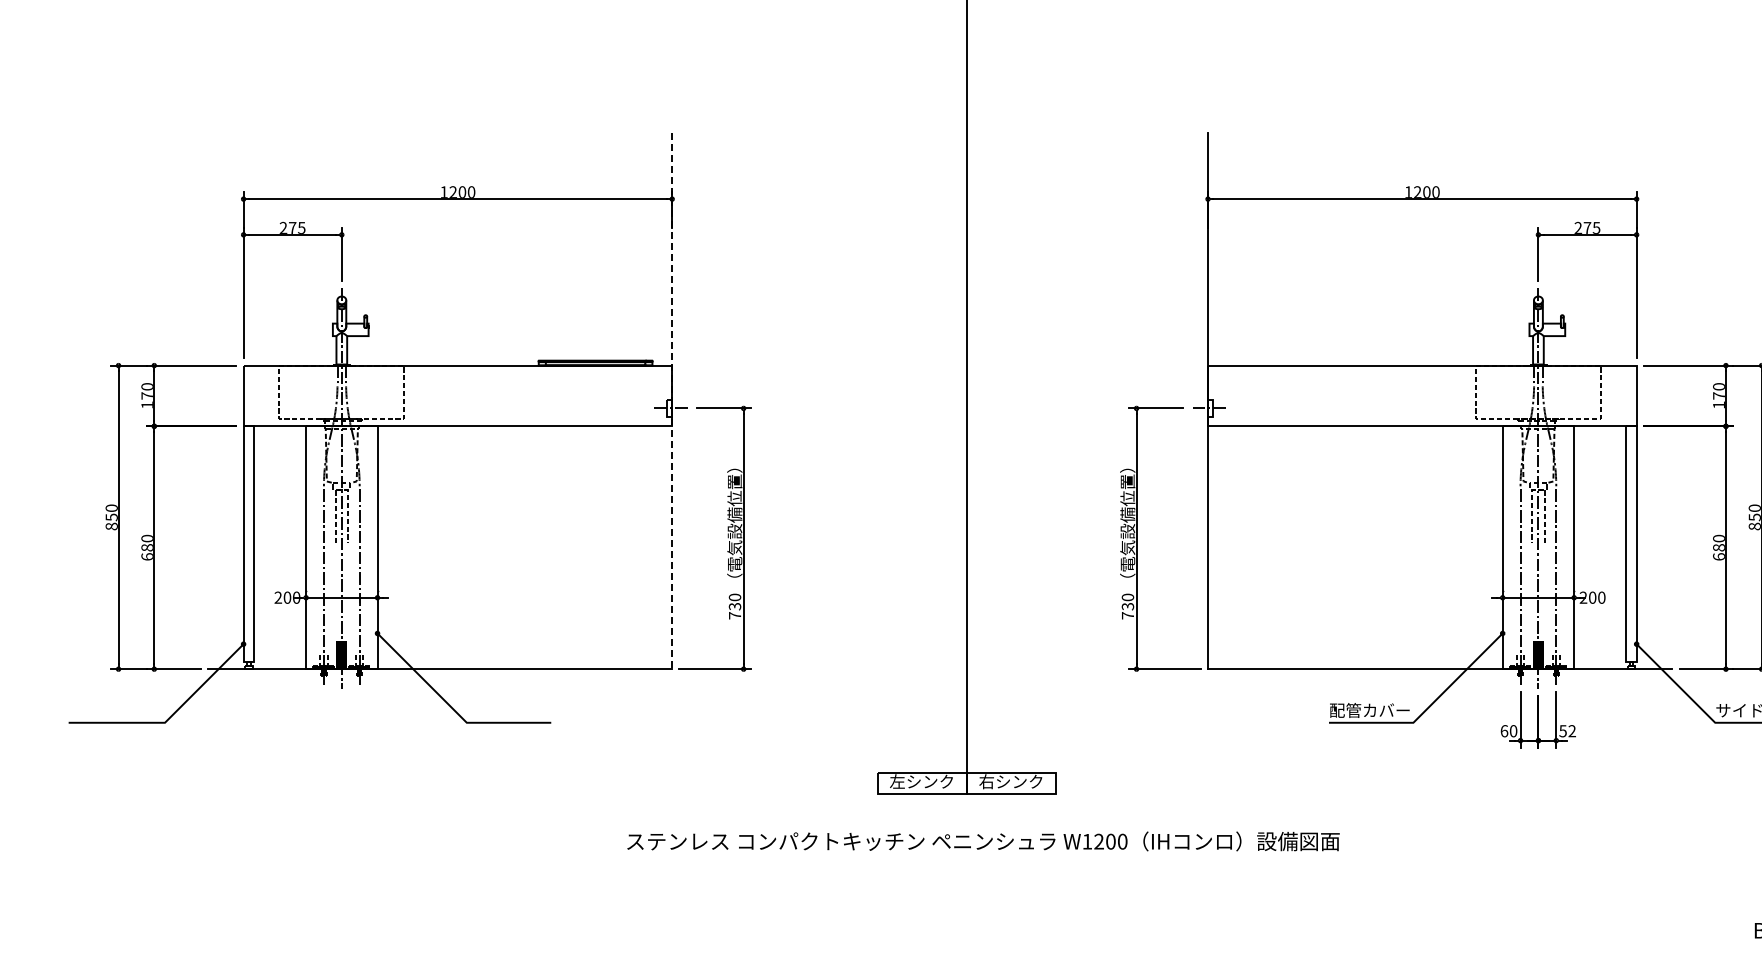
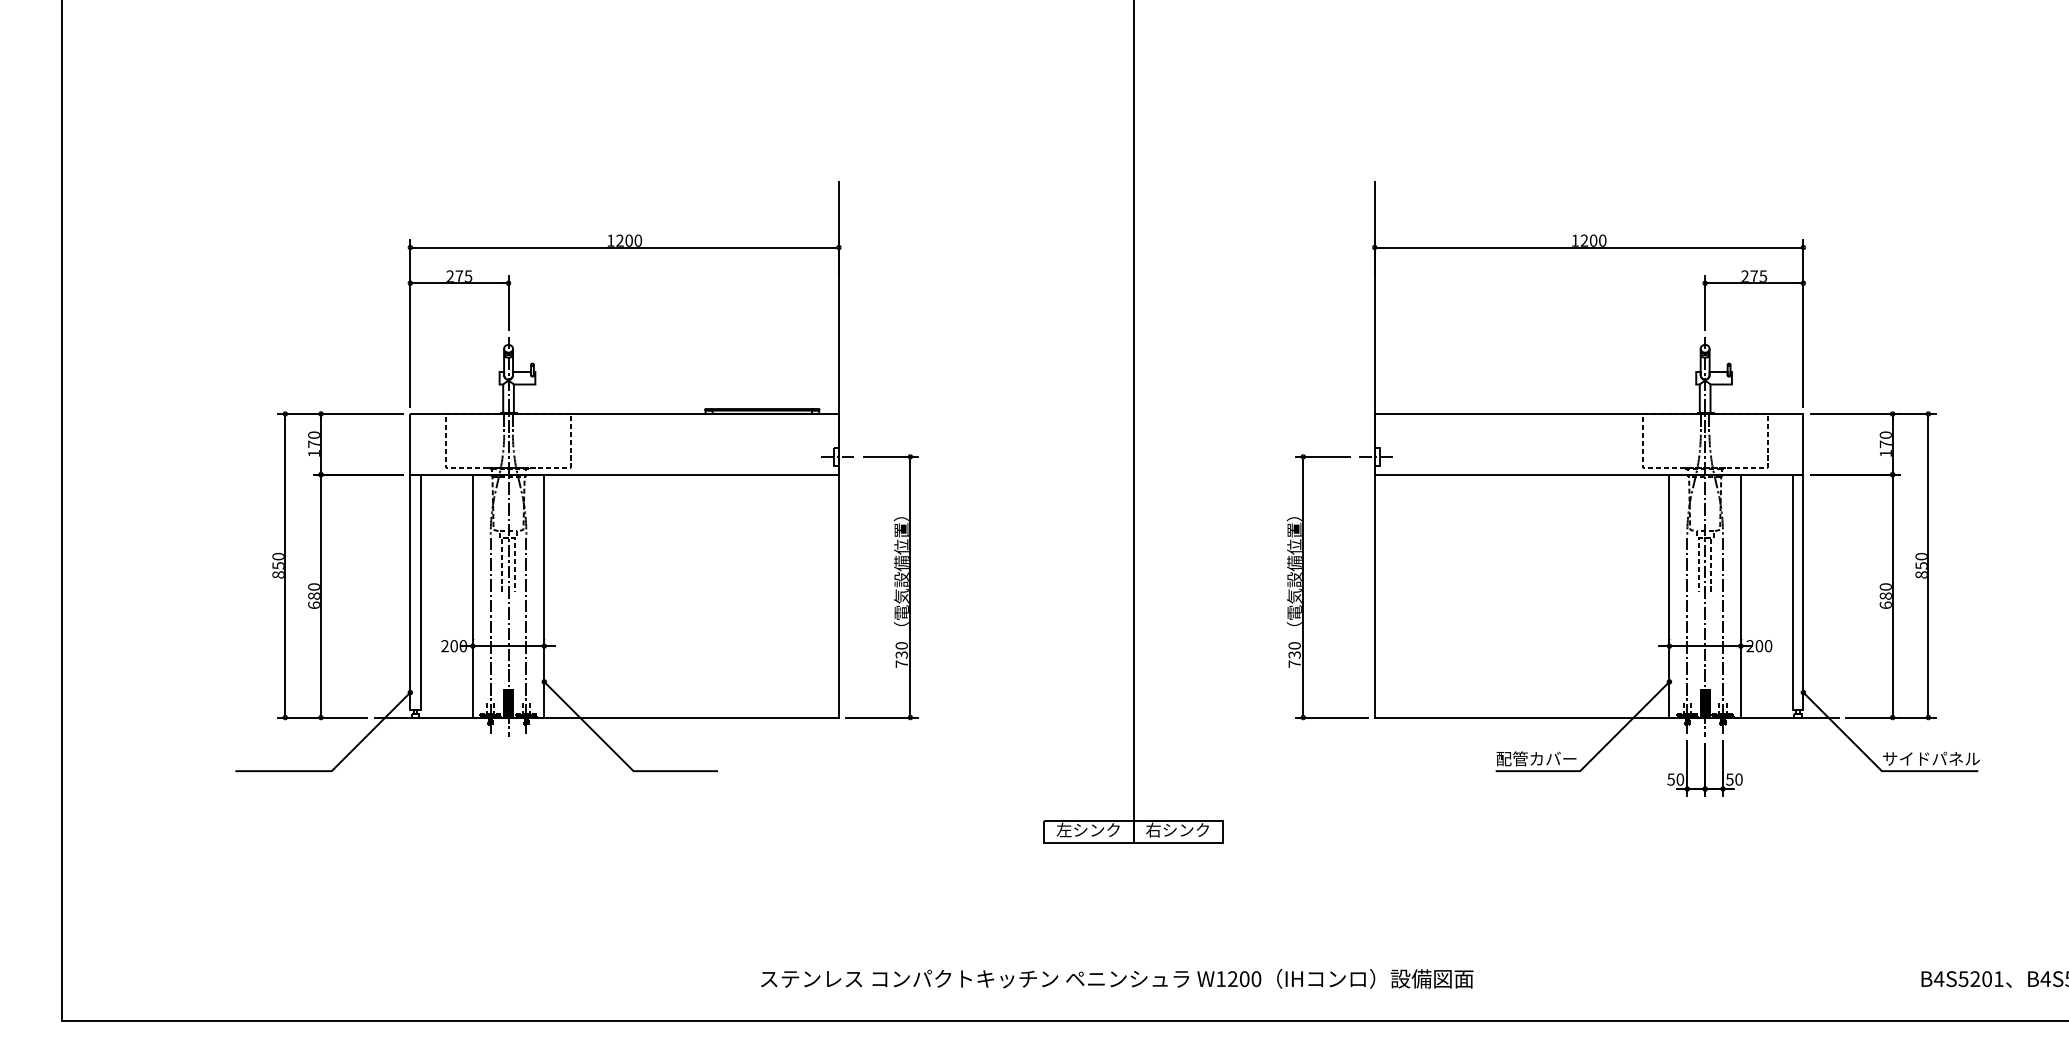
line: (671, 401) -> (838, 449), dashed -> solid
text: (1503, 731) -> (1670, 779), 60 -> 50
text: (1571, 731) -> (1738, 779), 52 -> 50
text: (983, 841) -> (1117, 978), moved

